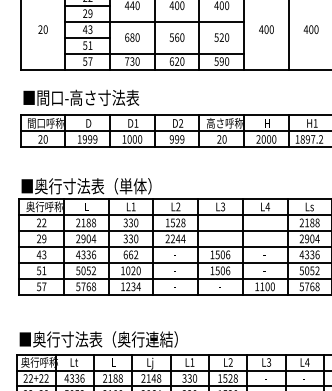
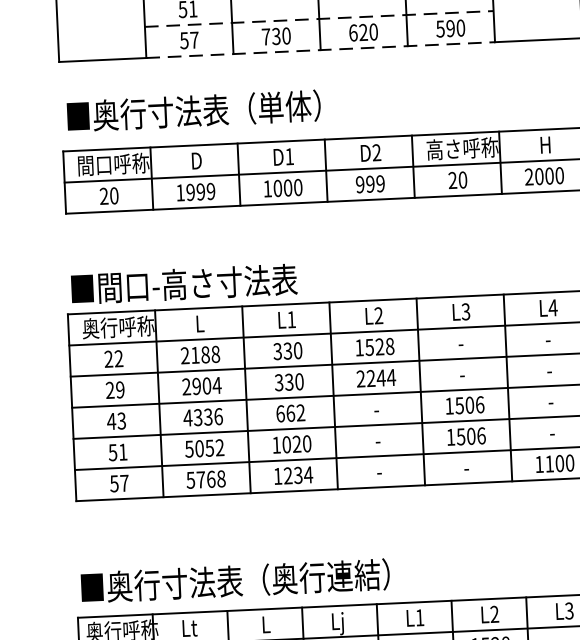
line: (155, 53) -> (320, 18), solid -> dashed
line: (155, 69) -> (322, 49), solid -> dashed
text: (95, 97) -> (207, 109), ■間口-高さ寸法表 -> ■奥行寸法表（単体）
text: (93, 186) -> (211, 283), ■奥行寸法表（単体） -> ■間口-高さ寸法表

